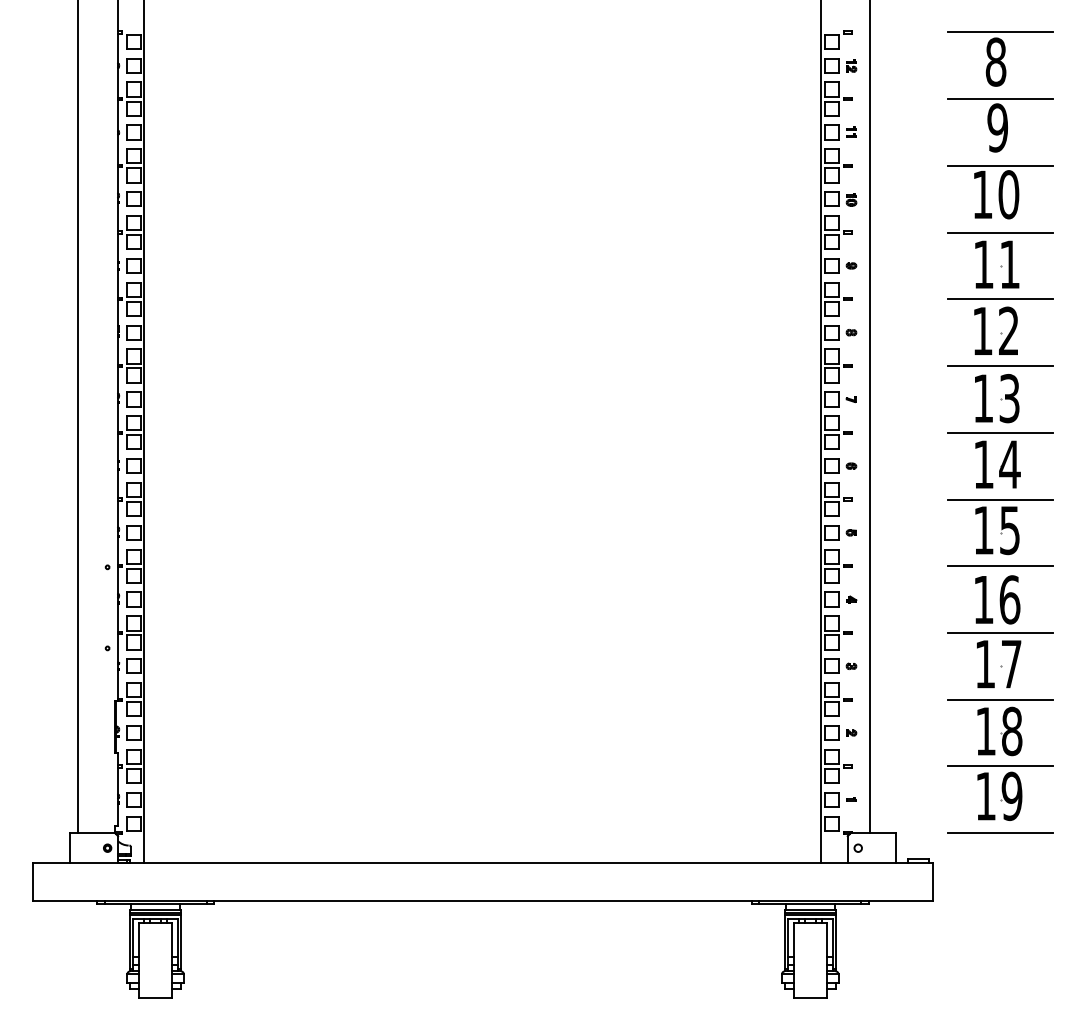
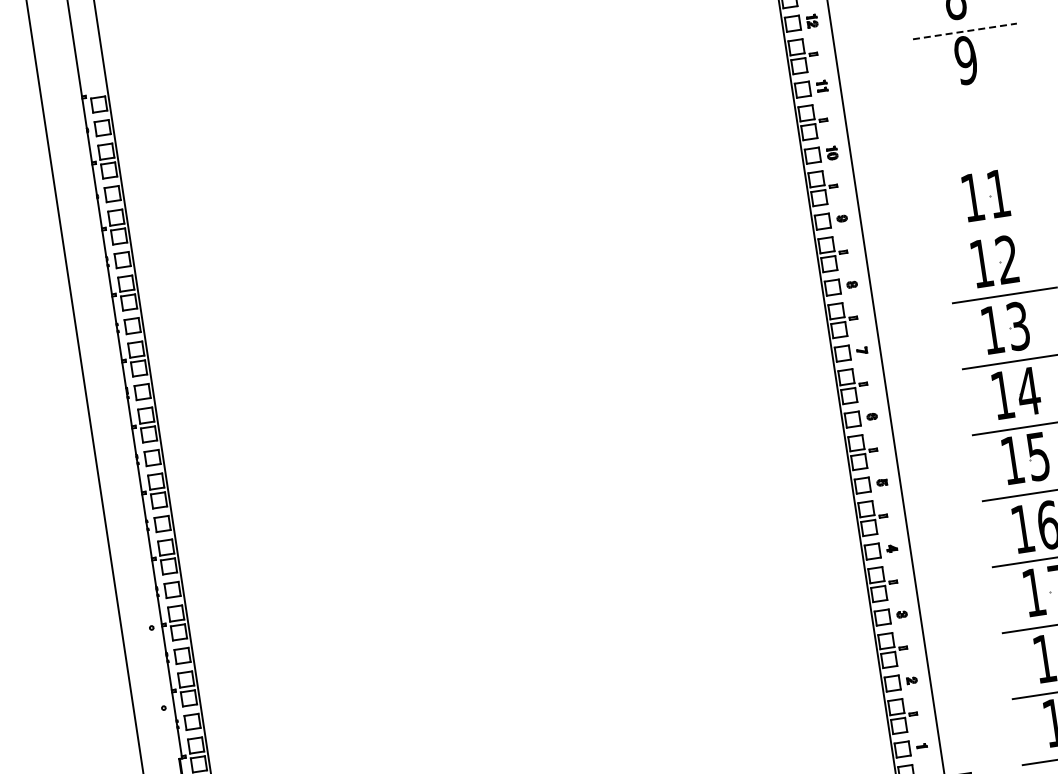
line: (1000, 99) -> (964, 31), solid -> dashed
part: (1000, 192) -> (978, 123), removed
line: (1000, 232) -> (984, 163), removed
line: (1000, 299) -> (994, 229), removed

